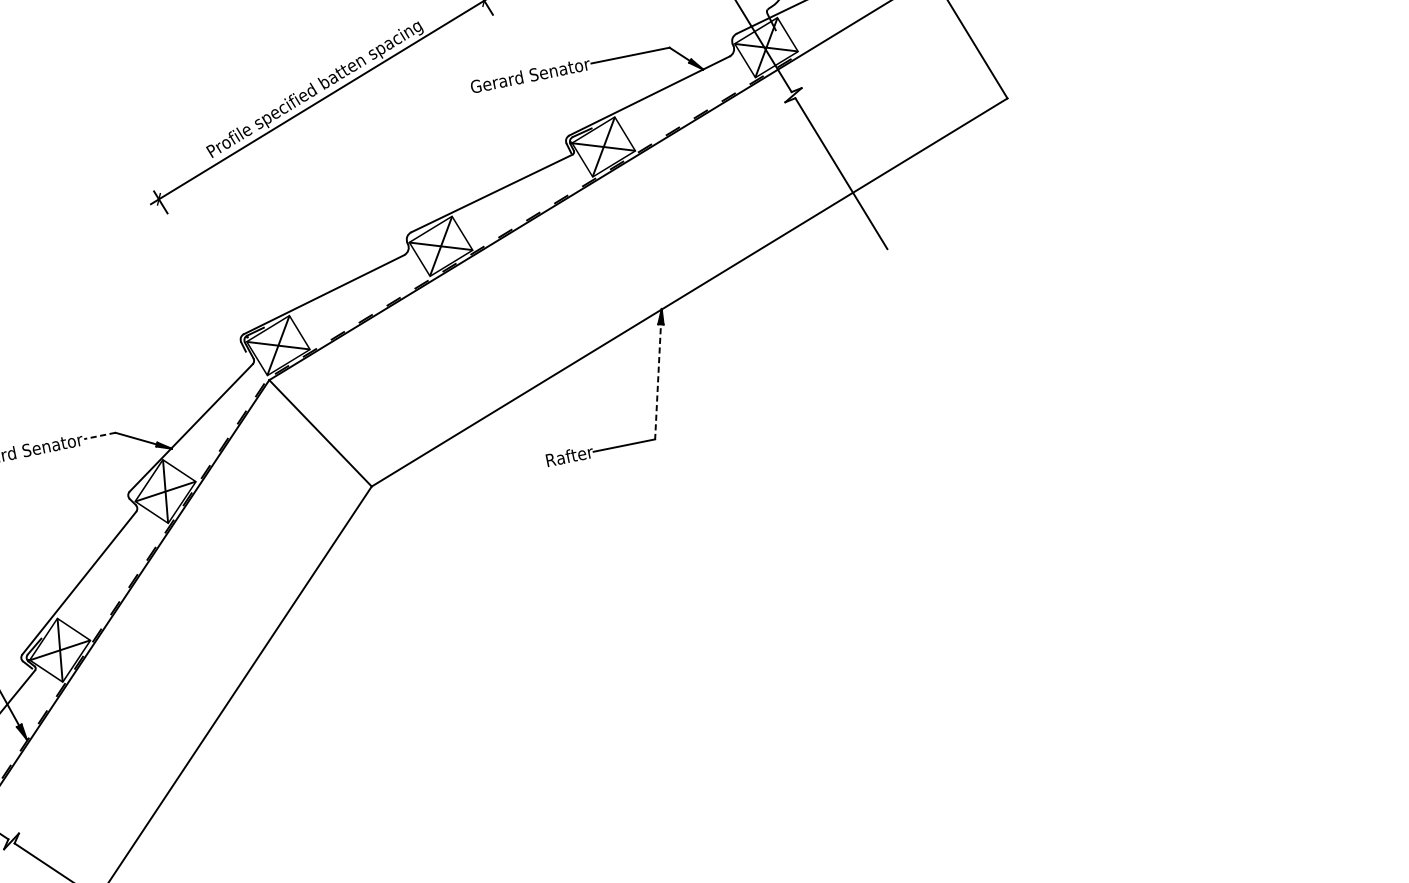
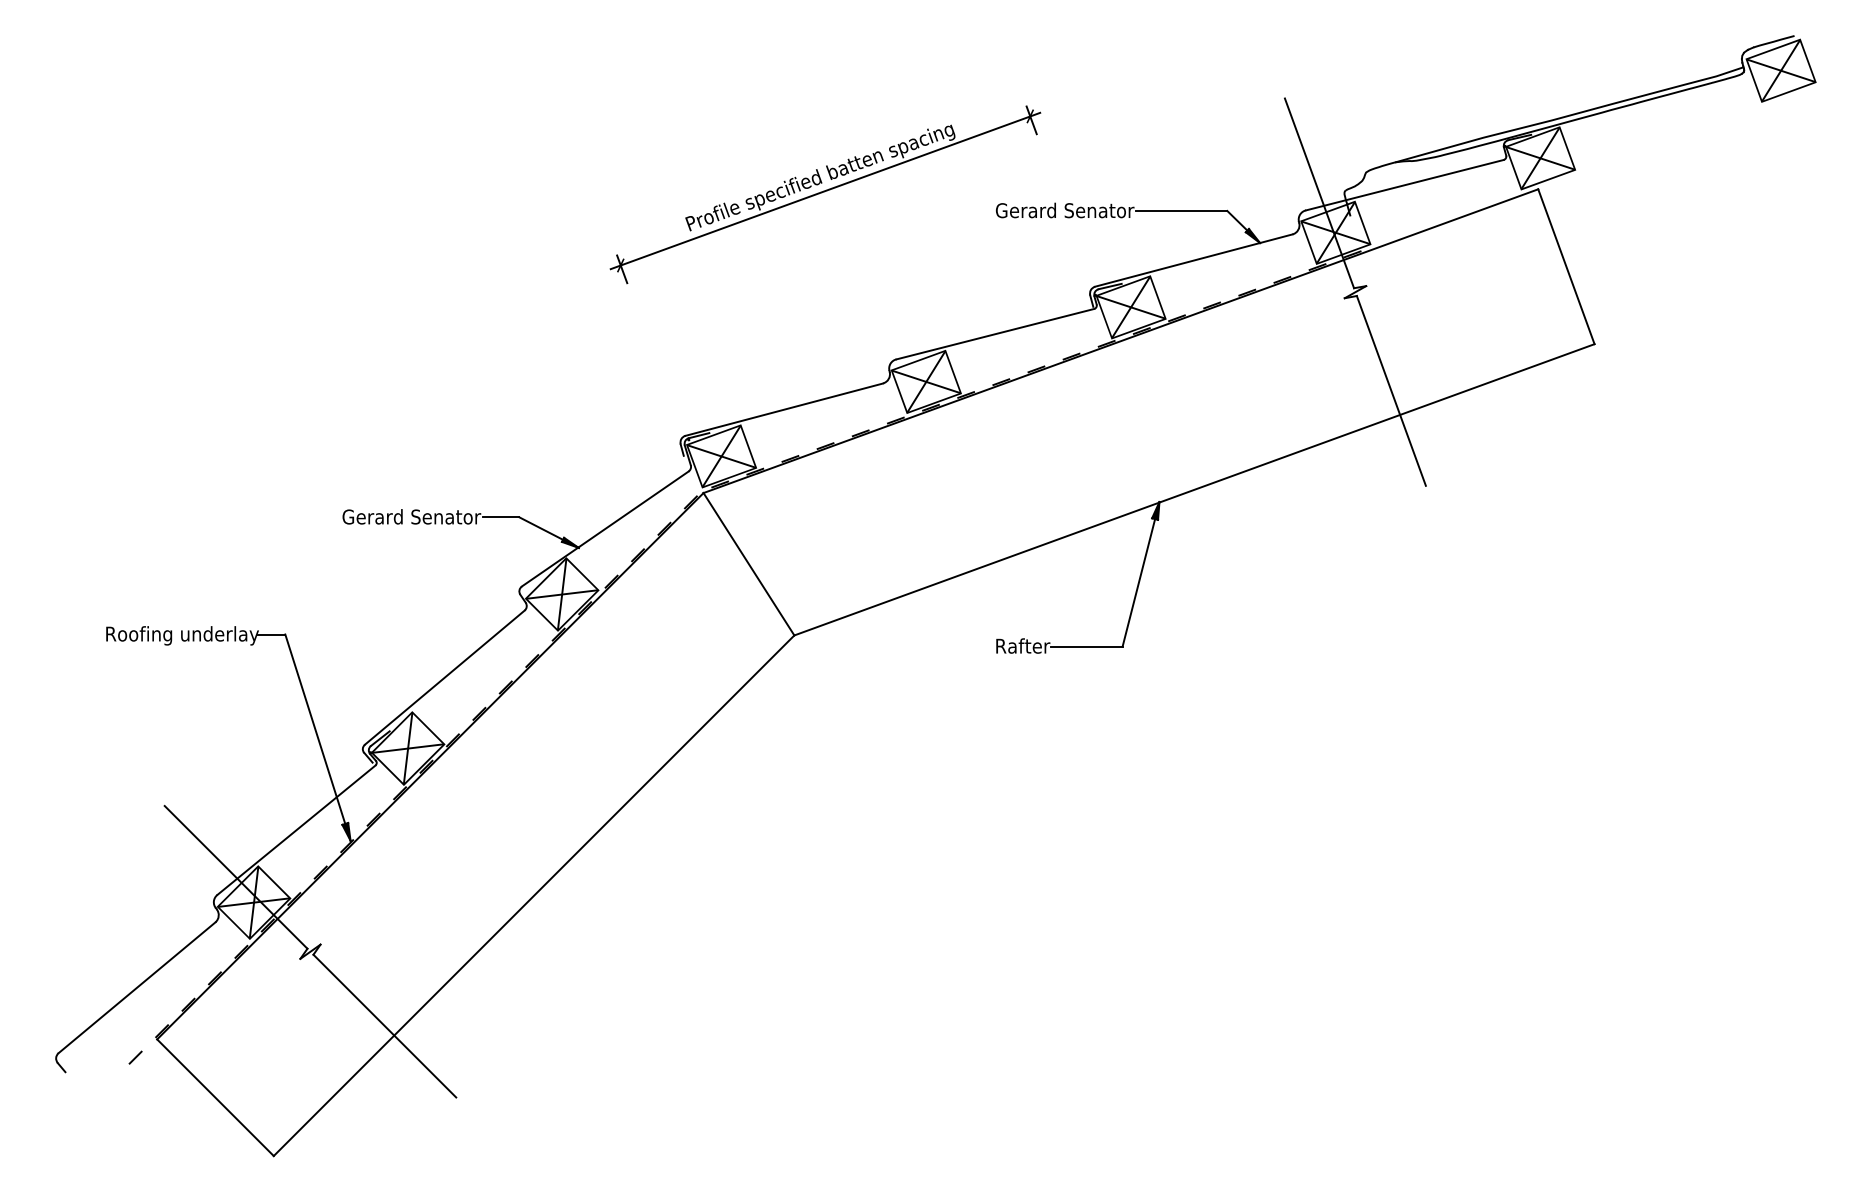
line: (658, 374) -> (1141, 574), dashed -> solid
line: (99, 436) -> (500, 517), dashed -> solid

